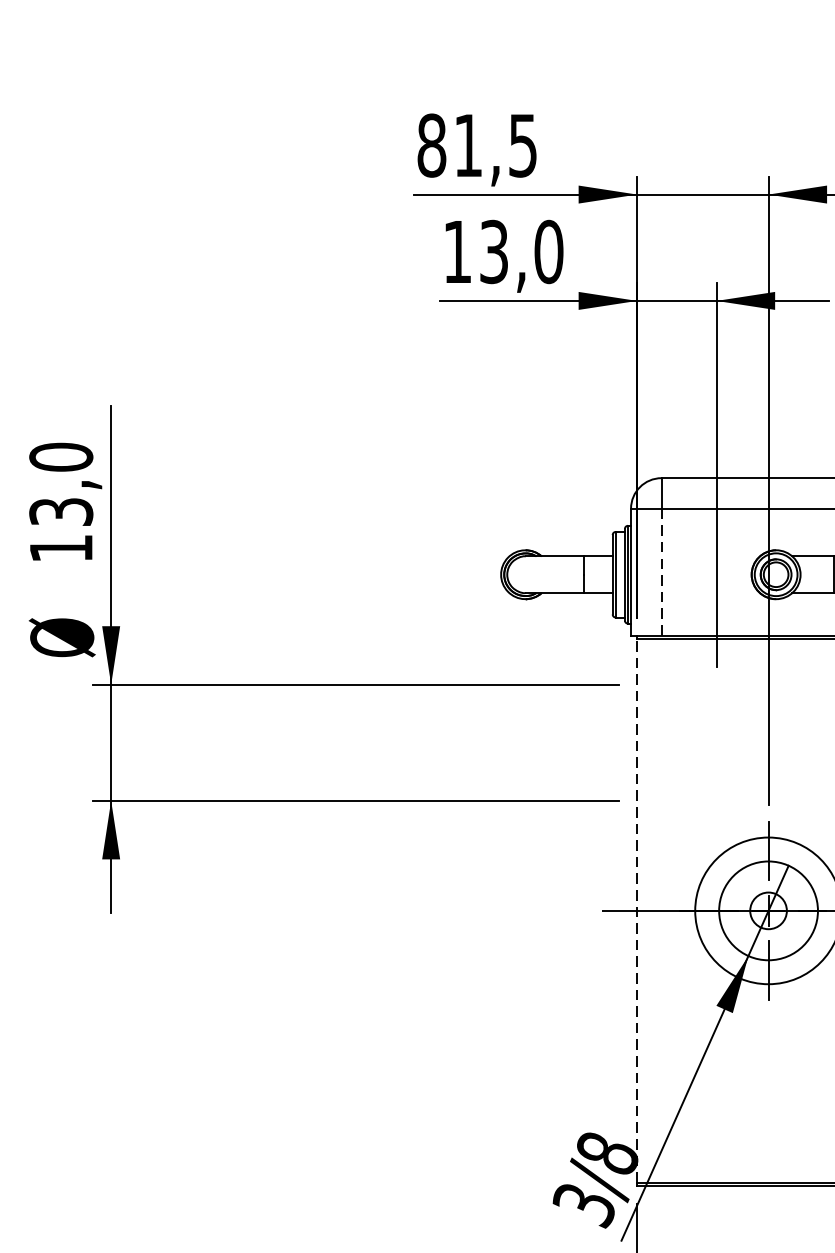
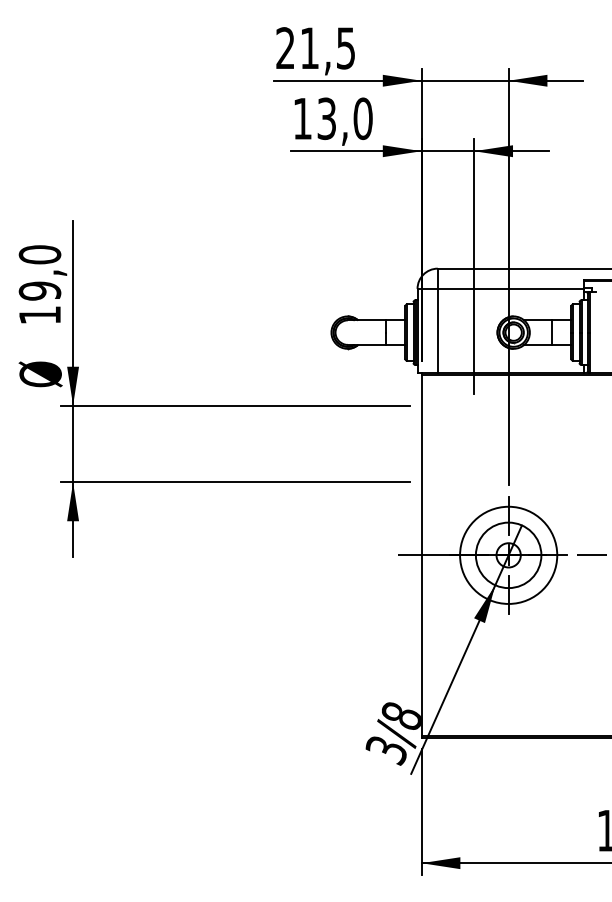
text: (431, 145) -> (285, 48), 81,5 -> 21,5
text: (60, 511) -> (39, 290), 13,0 -> 19,0
line: (661, 573) -> (437, 331), dashed -> solid
line: (637, 909) -> (421, 554), dashed -> solid

